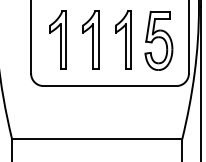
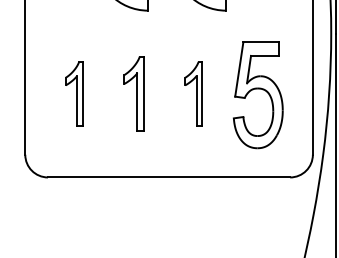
part: (57, 39) -> (73, 92), size x0.6
part: (90, 39) -> (133, 92), size x0.7
part: (123, 39) -> (193, 92), size x0.6

